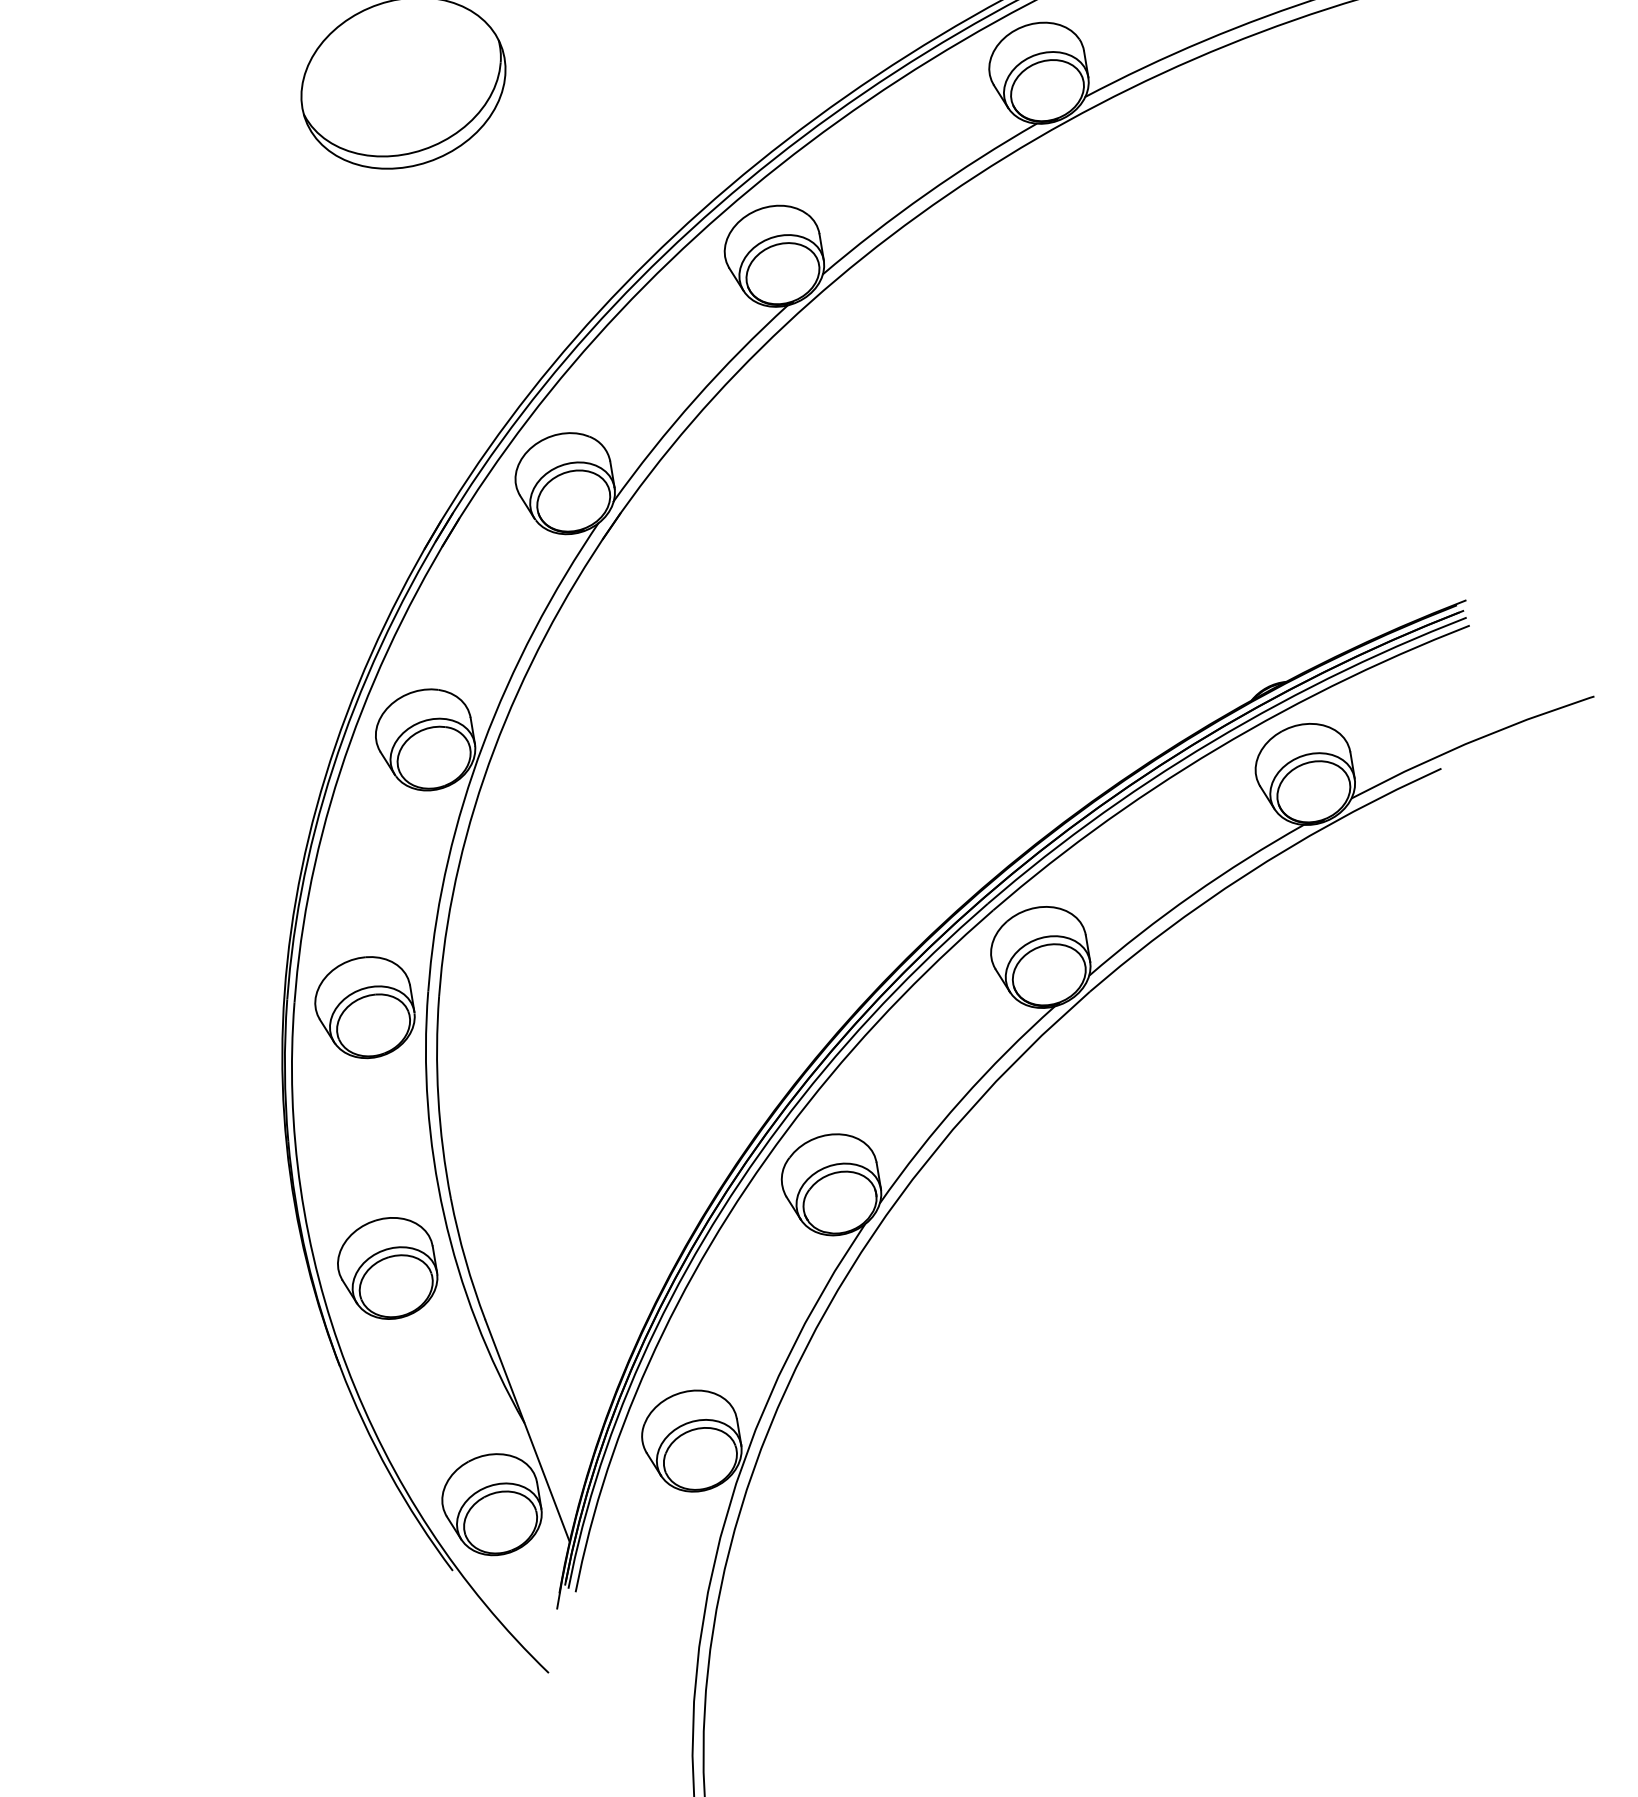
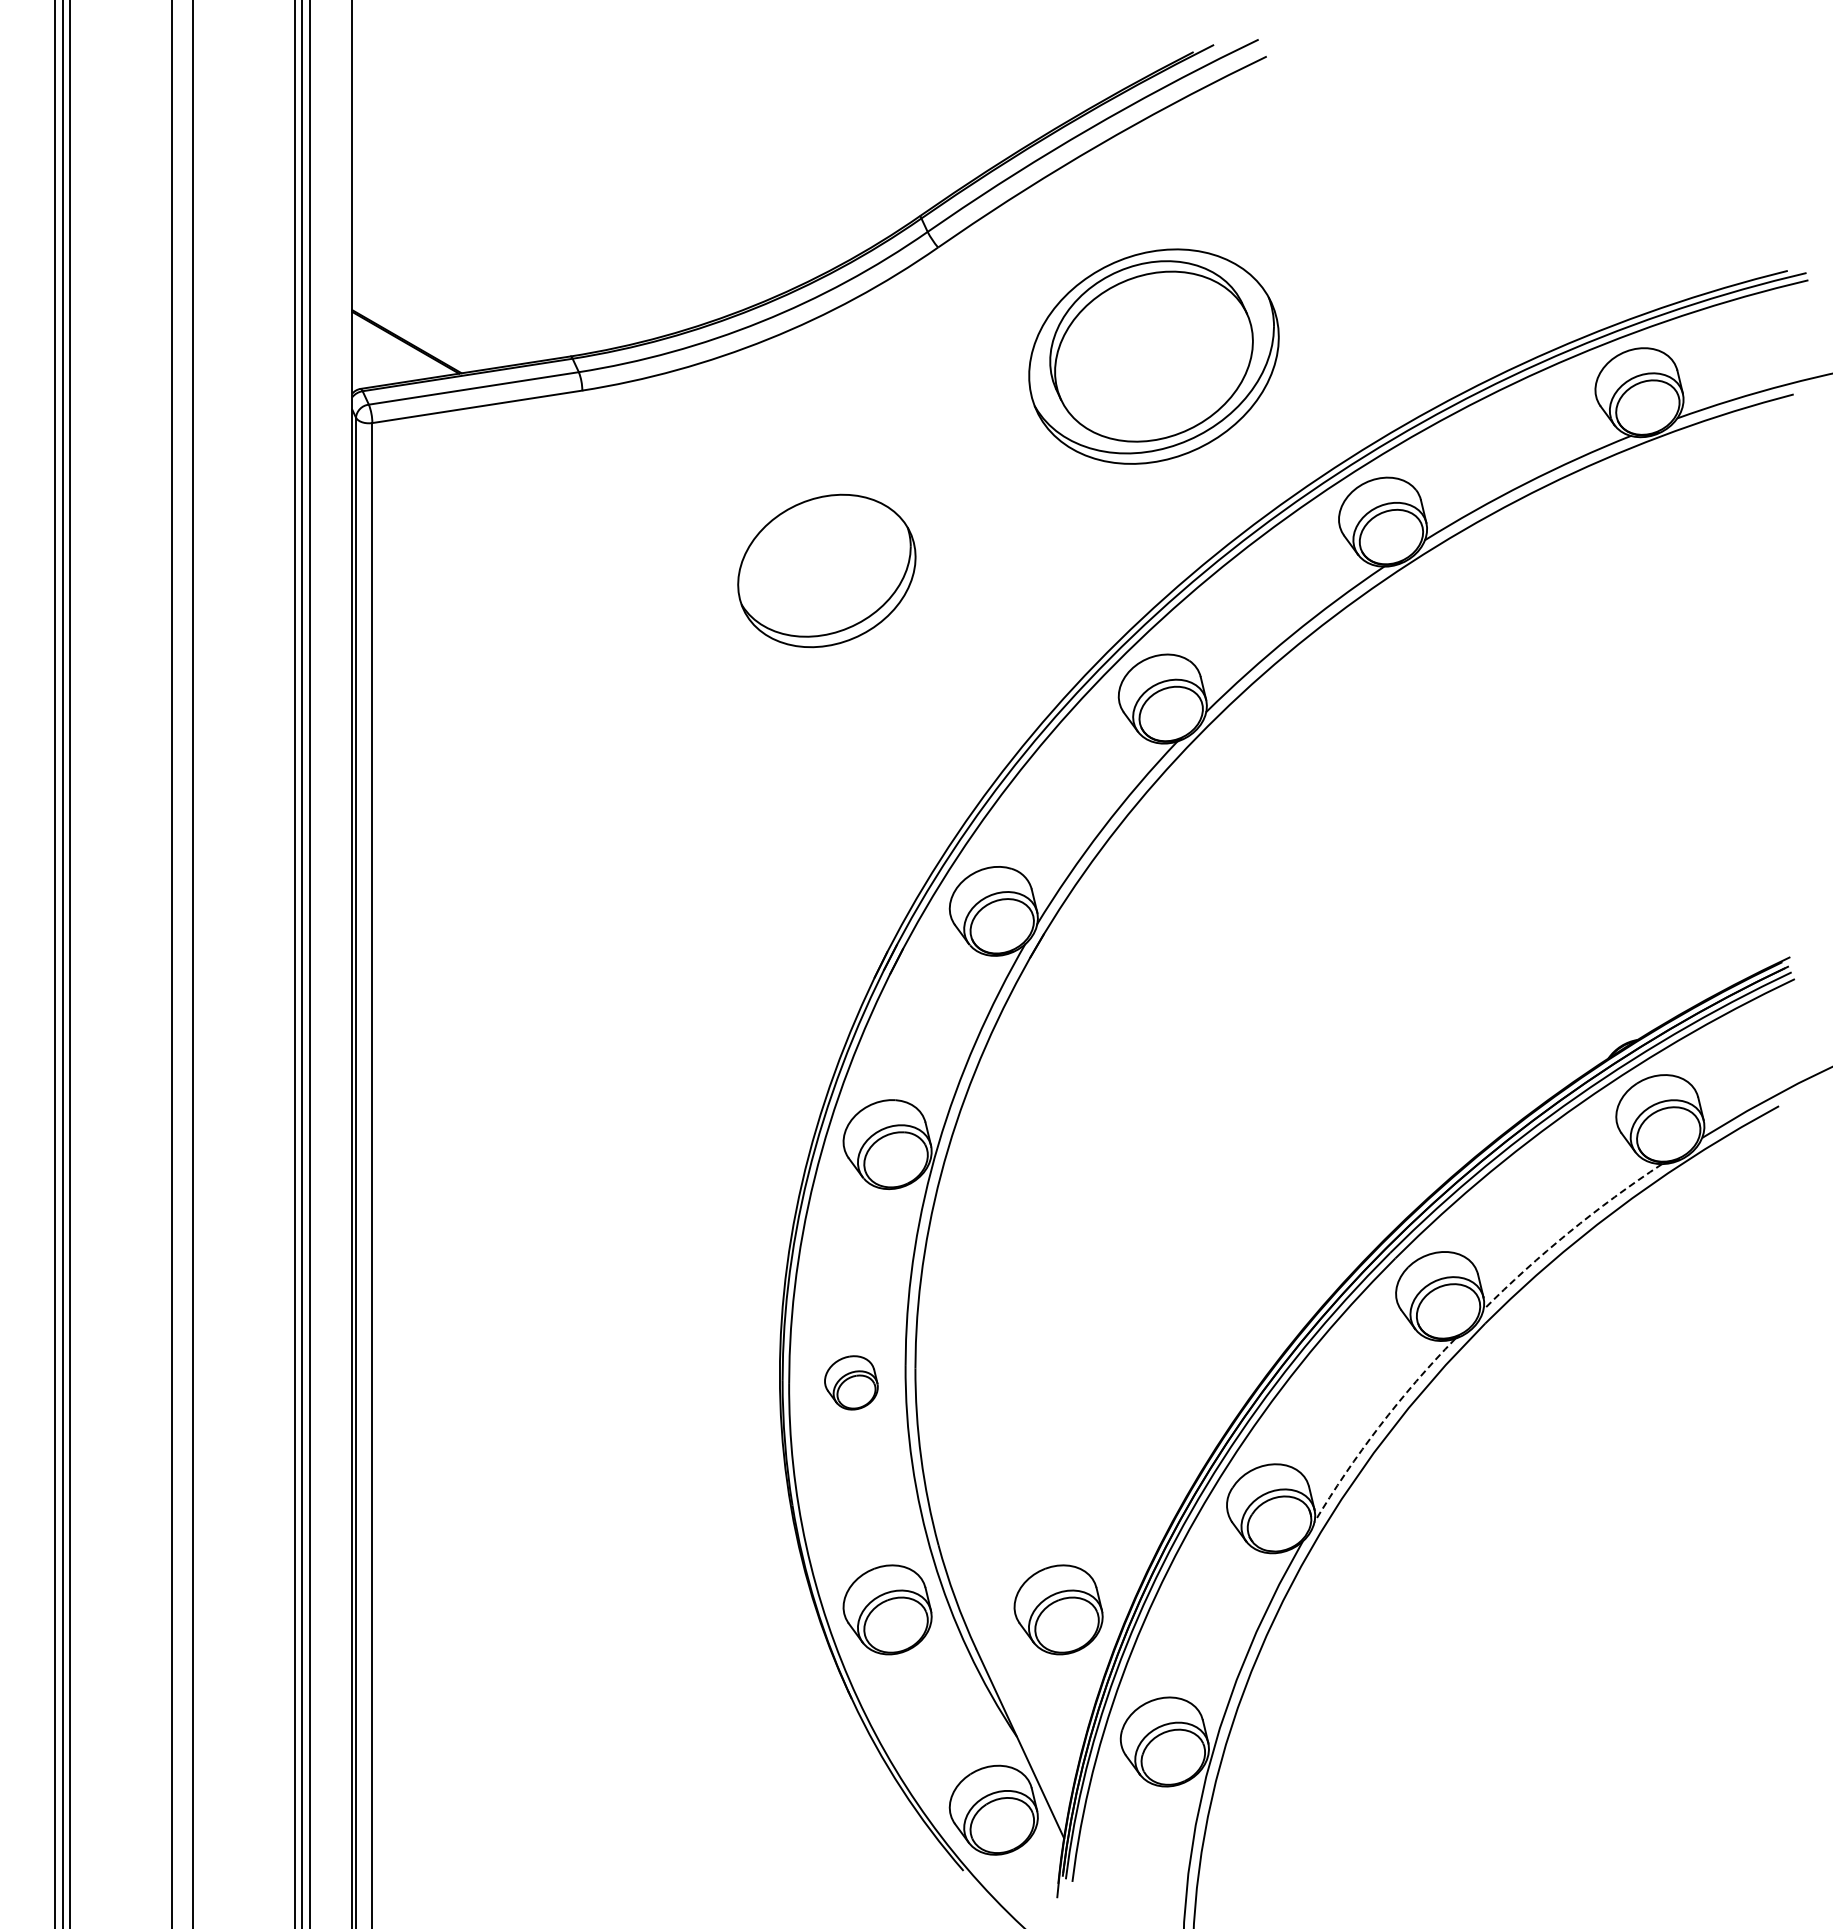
arc: (1193, 895) -> (1569, 1232), solid -> dashed
part: (365, 1006) -> (851, 1382), size x0.6
arc: (961, 1099) -> (1379, 1426), solid -> dashed
part: (582, 1281) -> (1058, 1609), added

